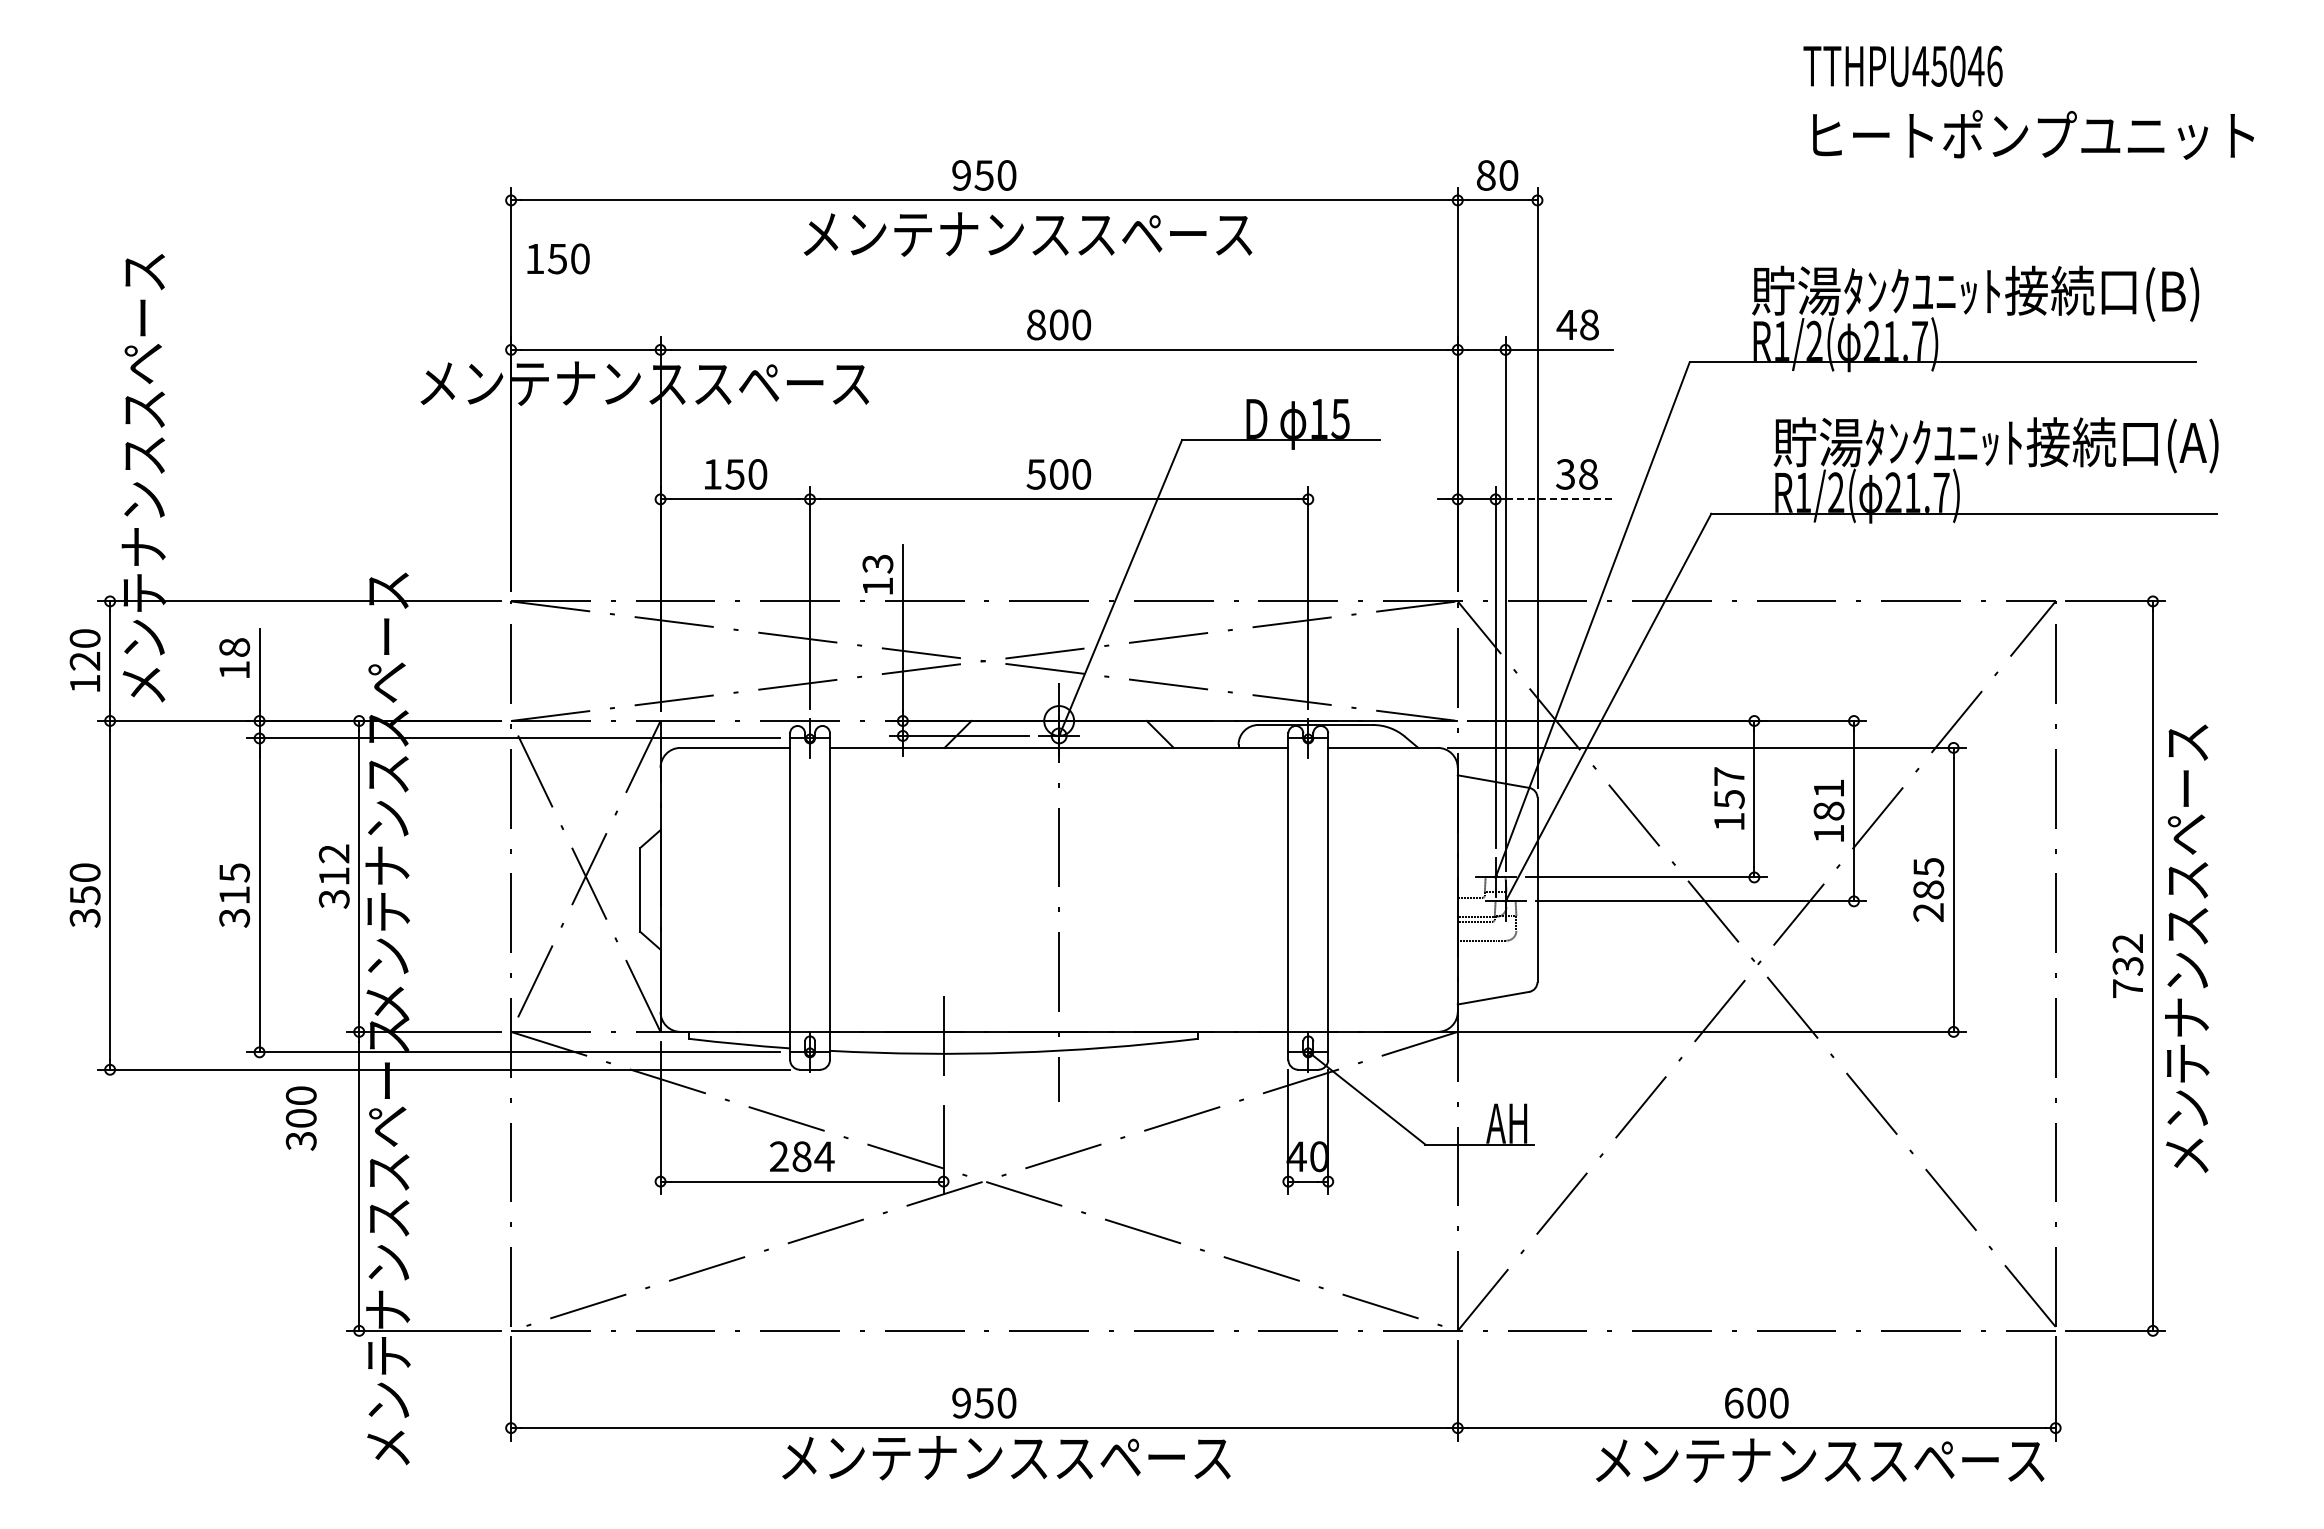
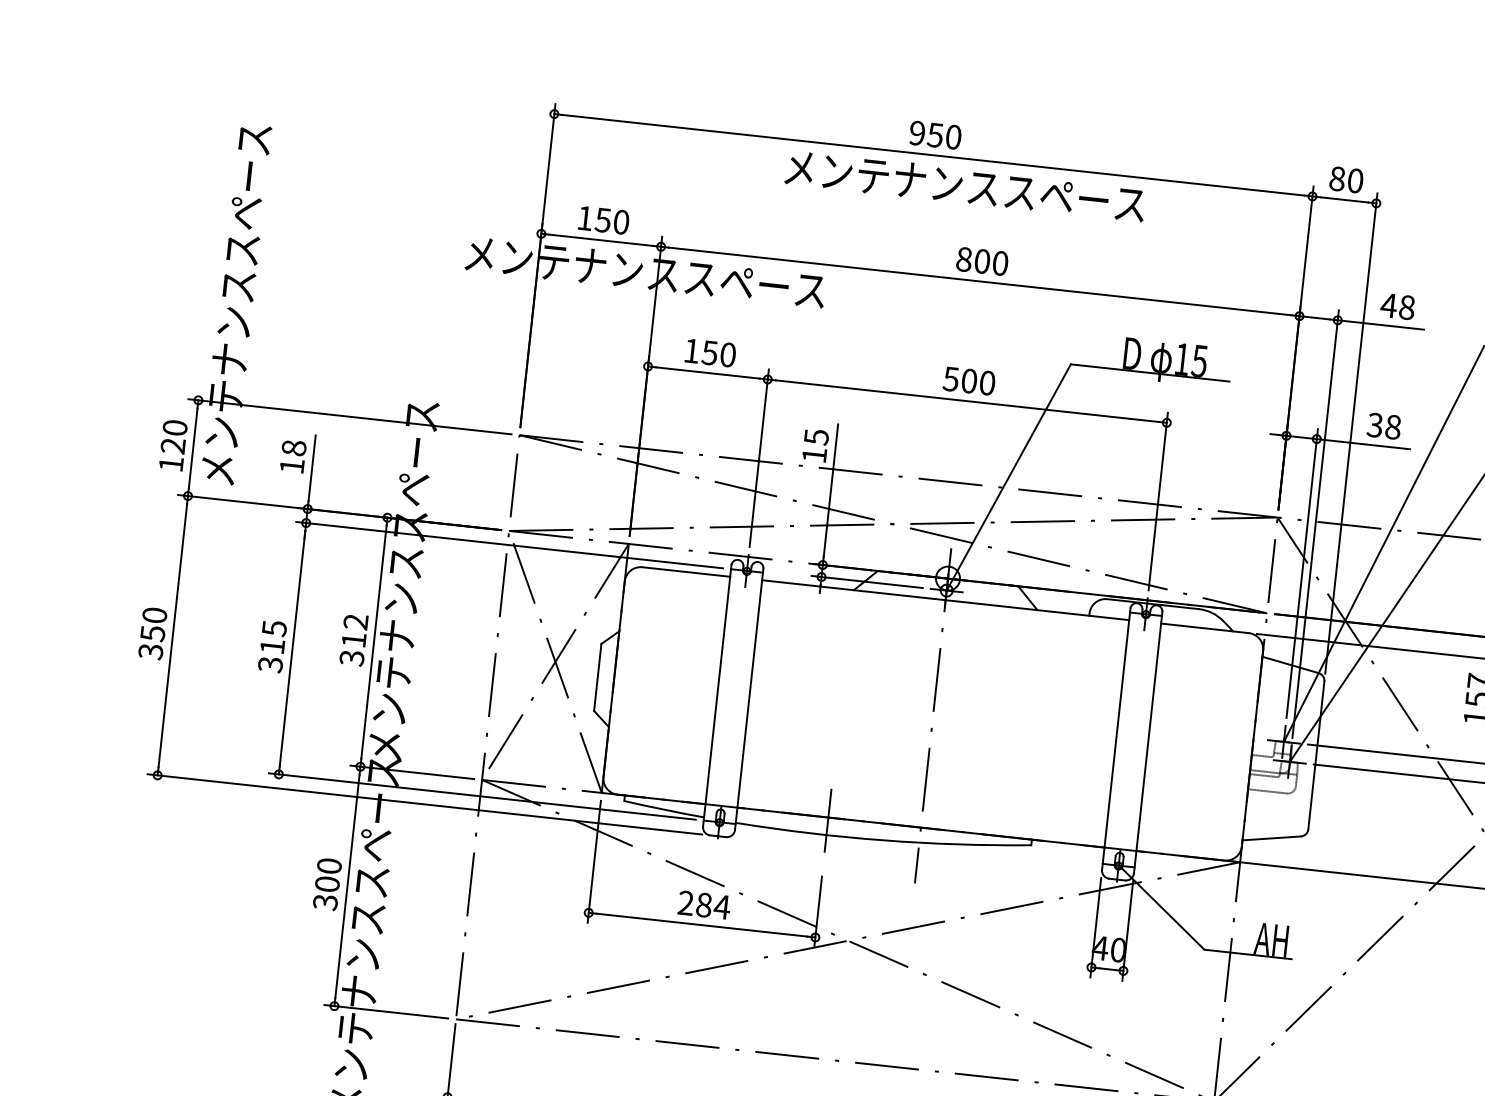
text: (558, 258) -> (603, 220), moved
line: (1559, 499) -> (1367, 444), dashed -> solid
text: (877, 563) -> (816, 436), 13 -> 15
text: (300, 1118) -> (326, 884), moved

